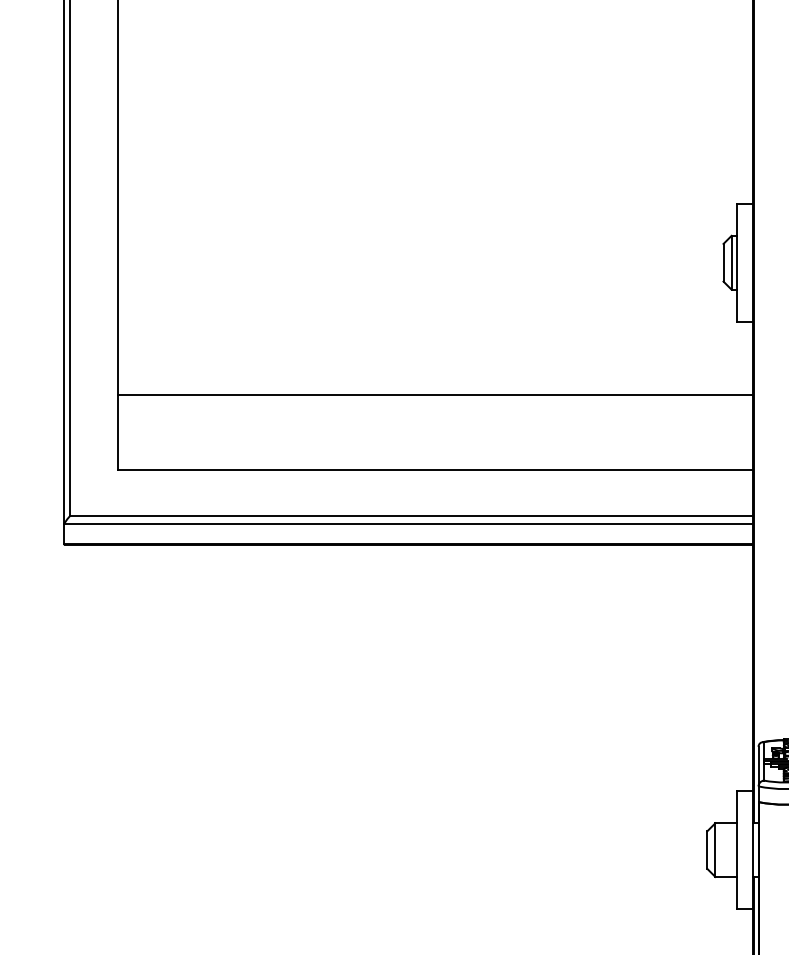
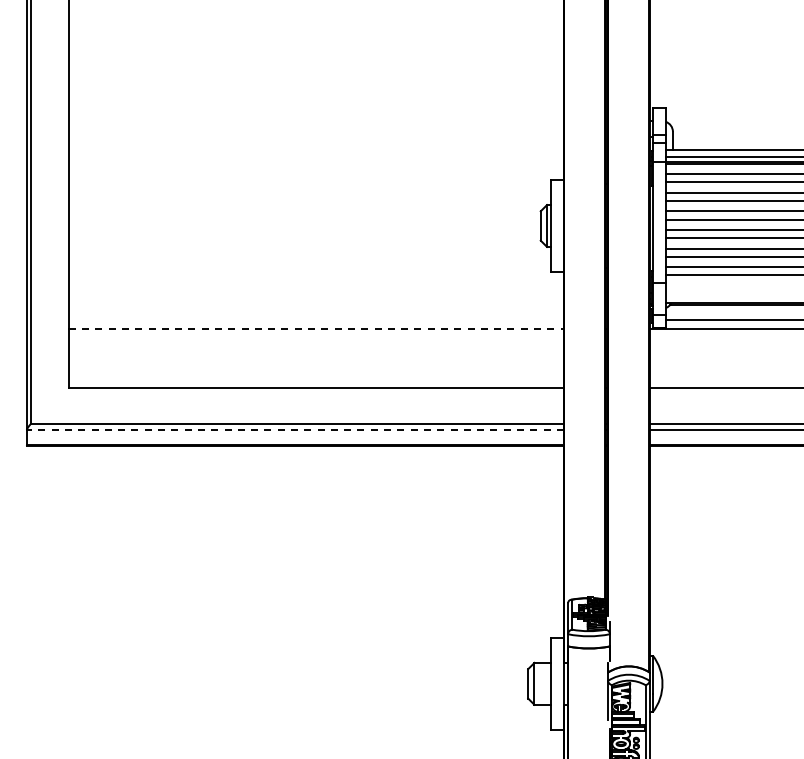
line: (435, 394) -> (316, 328), solid -> dashed
line: (408, 523) -> (295, 429), solid -> dashed

